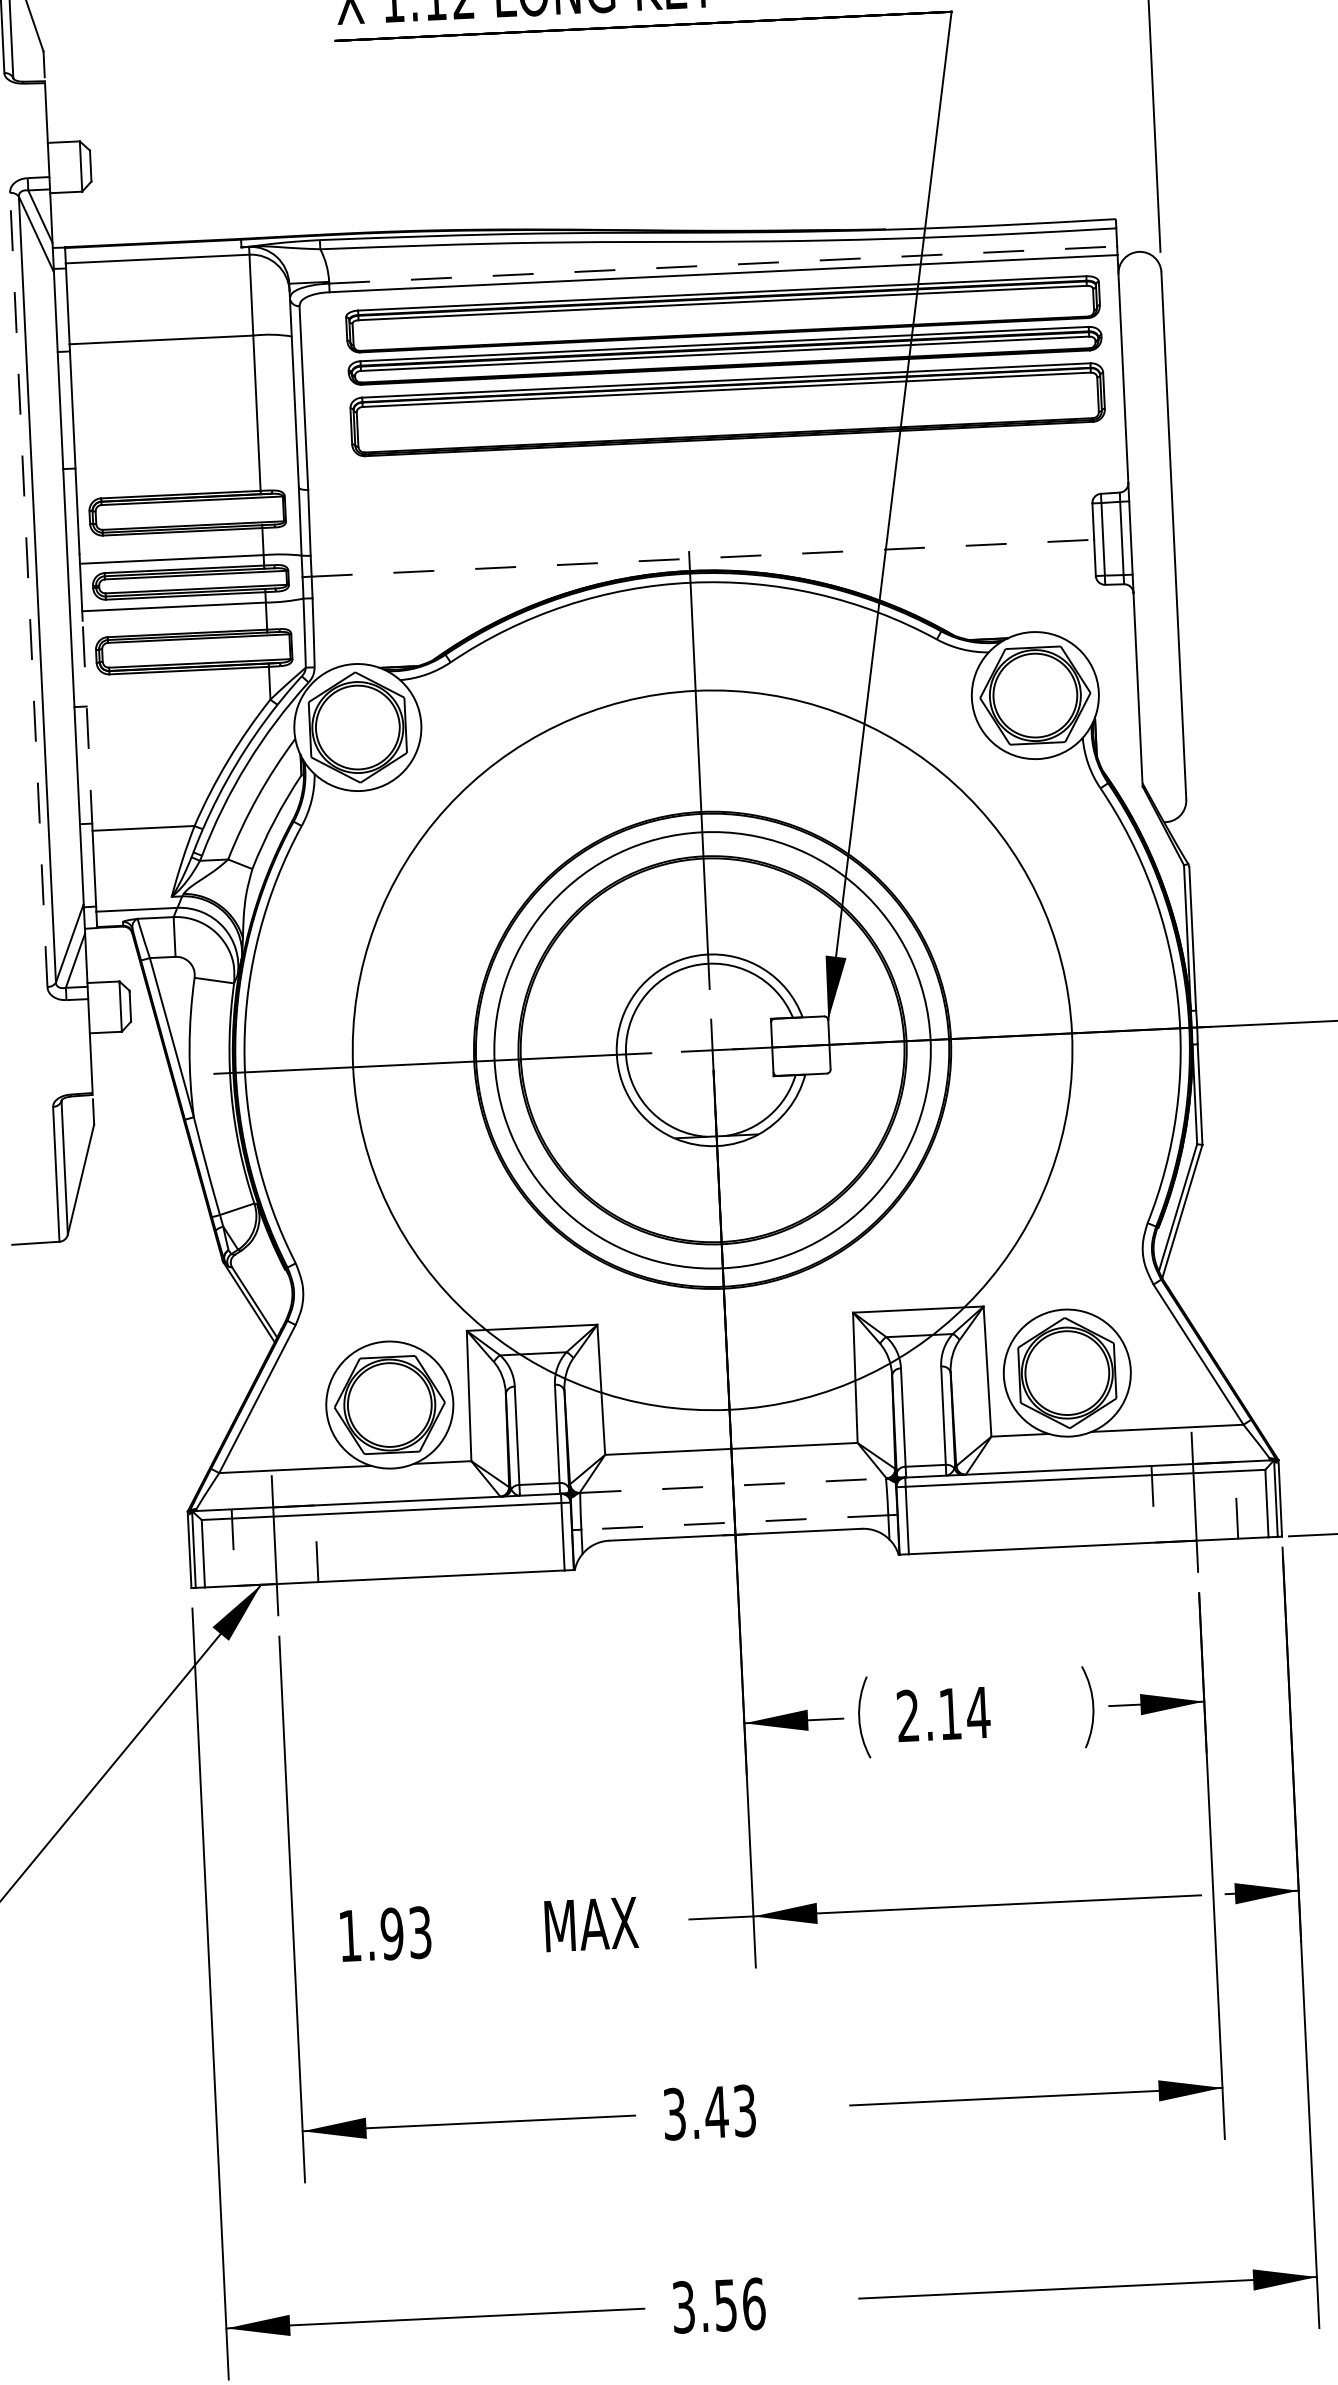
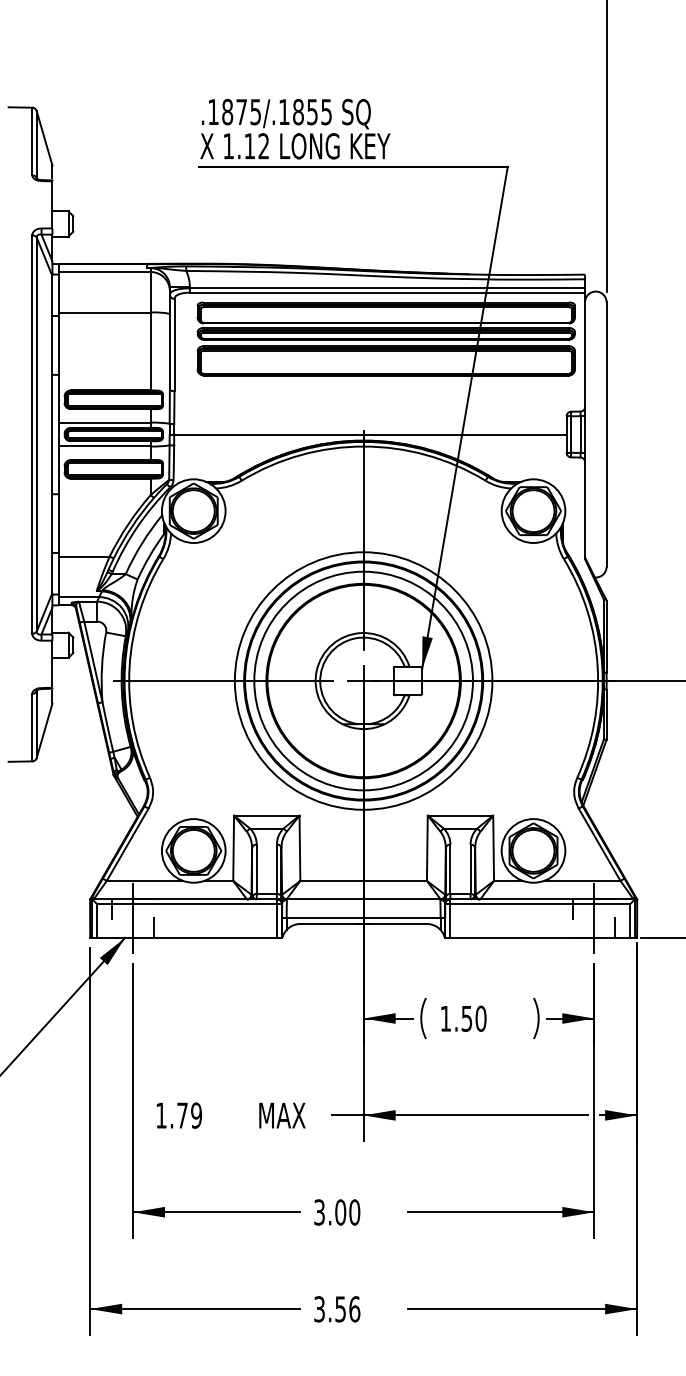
line: (723, 265) -> (387, 288), dashed -> solid
line: (703, 558) -> (370, 434), dashed -> solid
line: (29, 589) -> (32, 434), dashed -> solid
line: (87, 724) -> (58, 503), dashed -> solid
circle: (712, 1049) -> (363, 680), size x0.71
line: (732, 1485) -> (363, 899), dashed -> solid
line: (734, 1521) -> (363, 917), dashed -> solid
text: (943, 1713) -> (463, 1018), 2.14 -> 1.50
text: (406, 1933) -> (189, 1115), 1.93 -> 1.79
text: (730, 2111) -> (347, 1212), 3.43 -> 3.00

